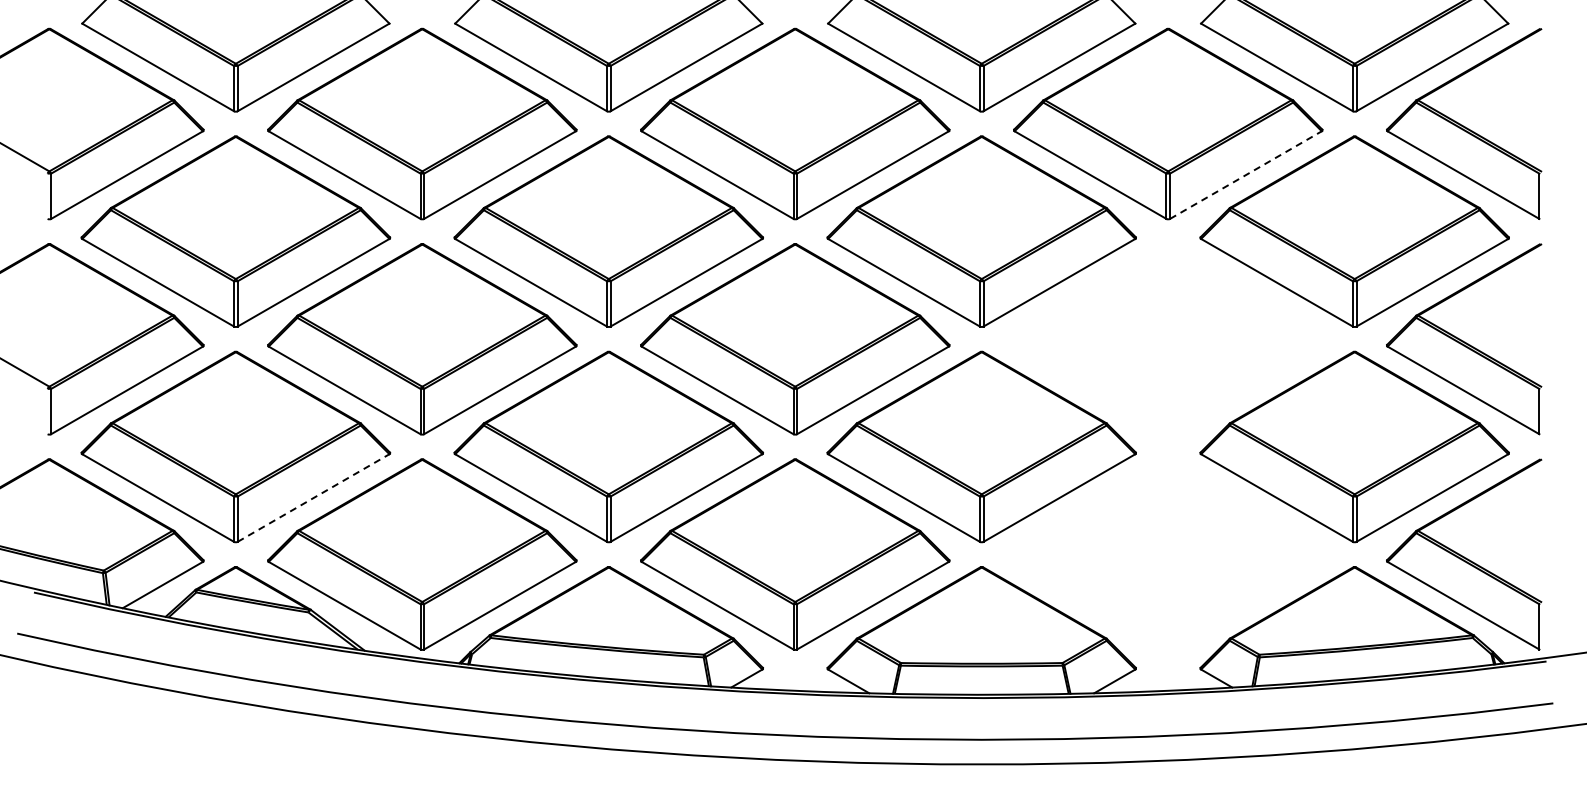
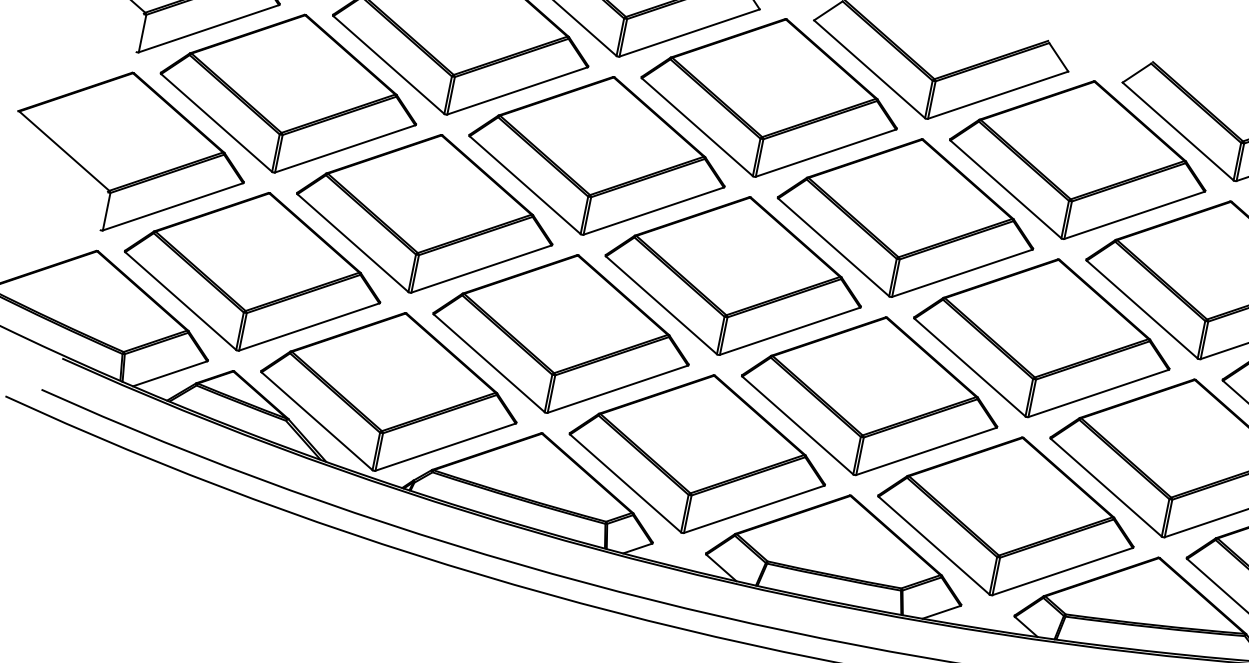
line: (1245, 175) -> (1134, 215), dashed -> solid
part: (1168, 339) -> (1042, 338), added
line: (313, 498) -> (309, 327), dashed -> solid
part: (1168, 554) -> (1007, 516), added

